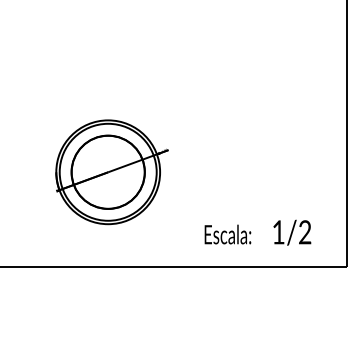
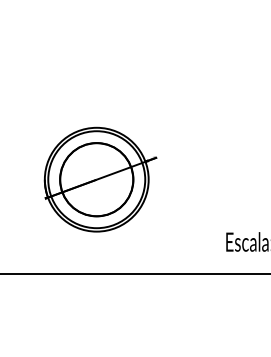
part: (111, 172) -> (100, 179), moved

